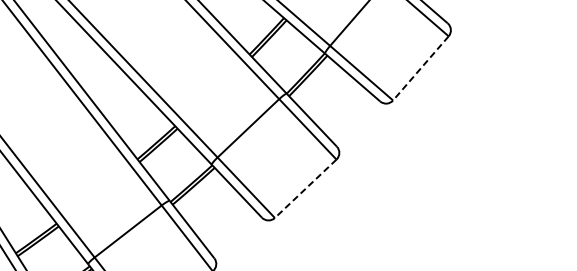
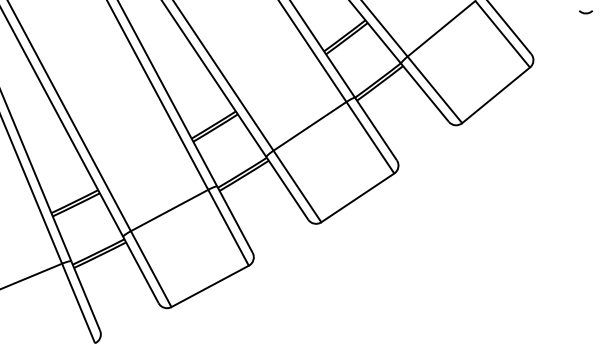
line: (421, 68) -> (496, 95), dashed -> solid
line: (305, 188) -> (357, 197), dashed -> solid

